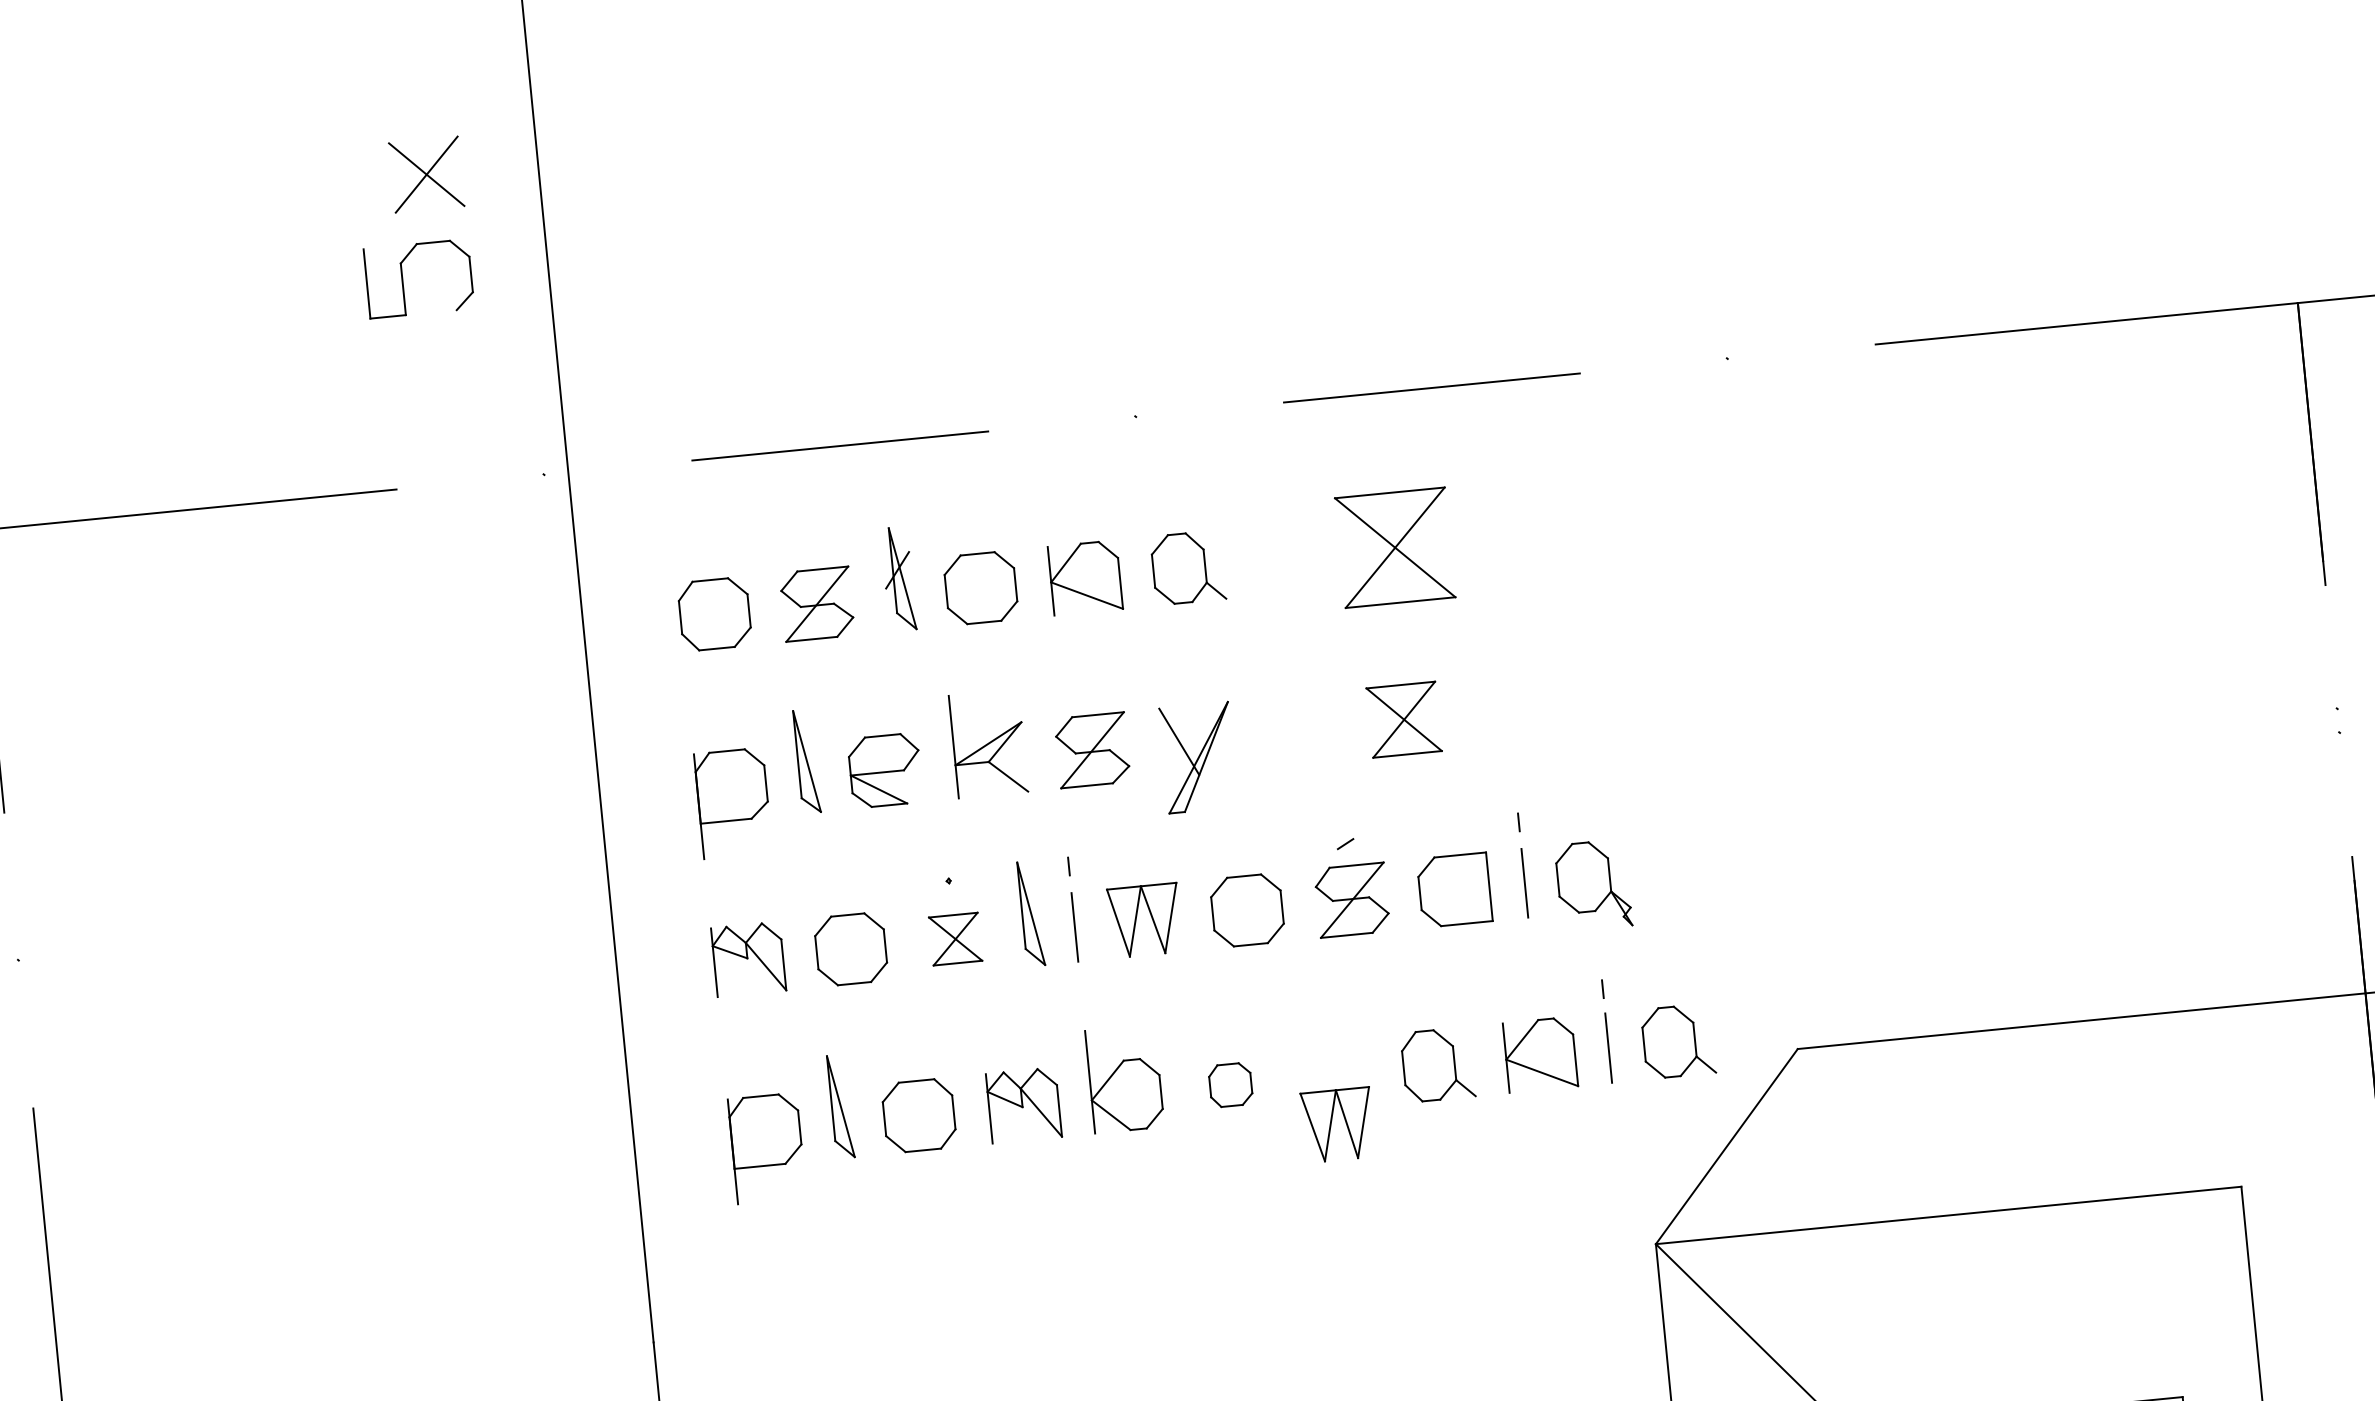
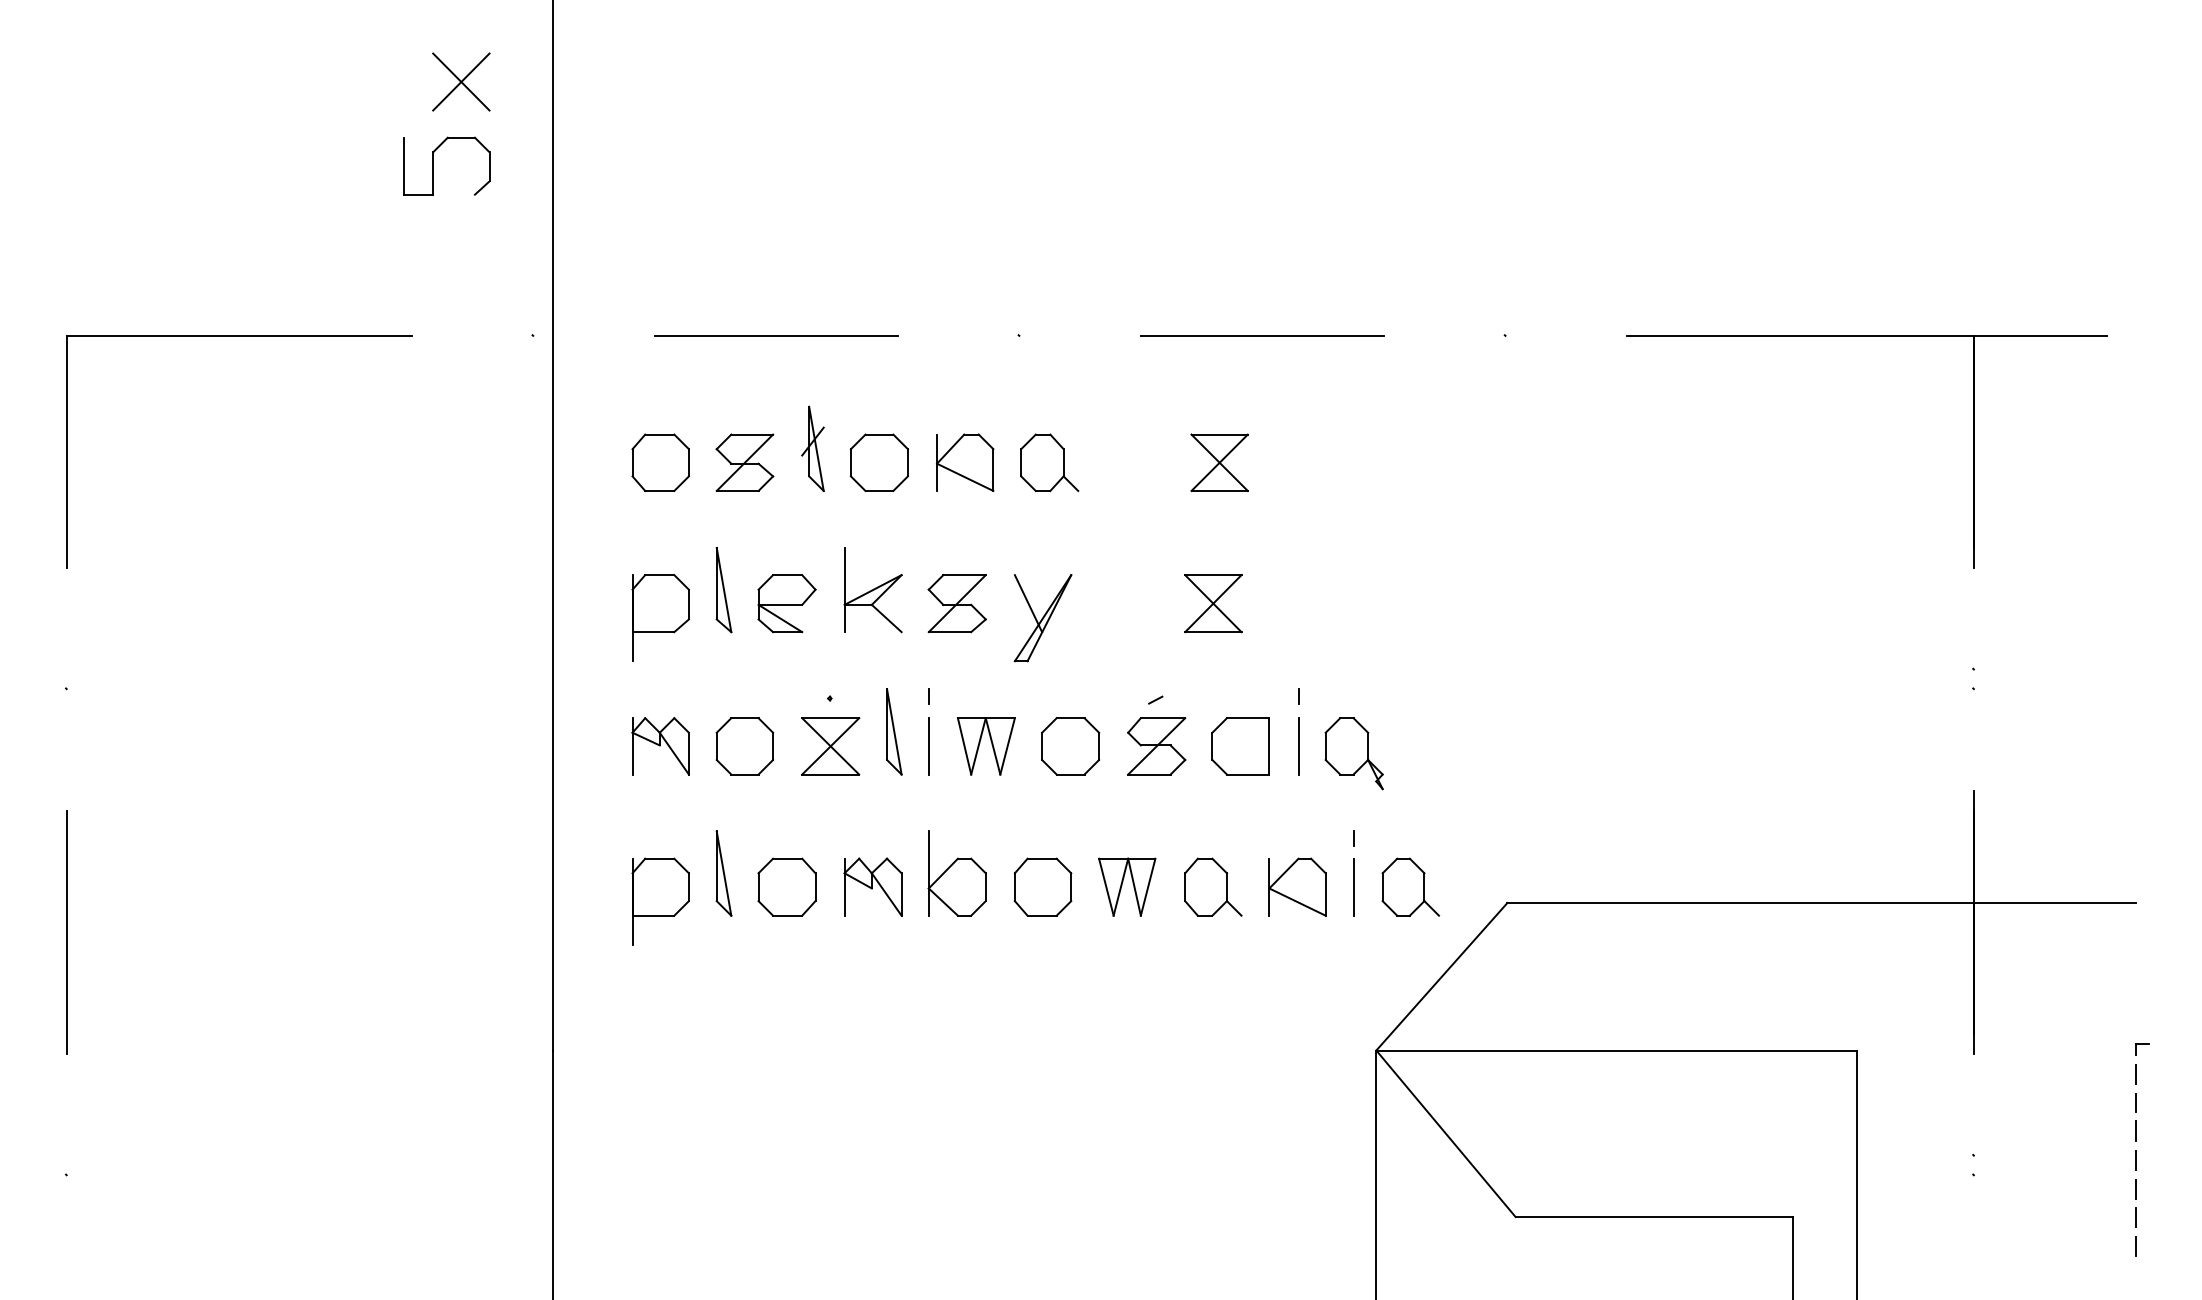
part: (1394, 547) -> (1219, 462), size x0.62
part: (955, 939) -> (830, 746), size x1.43
part: (1230, 1084) -> (1042, 886), size x1.67
part: (1338, 1124) -> (1127, 886), moved

